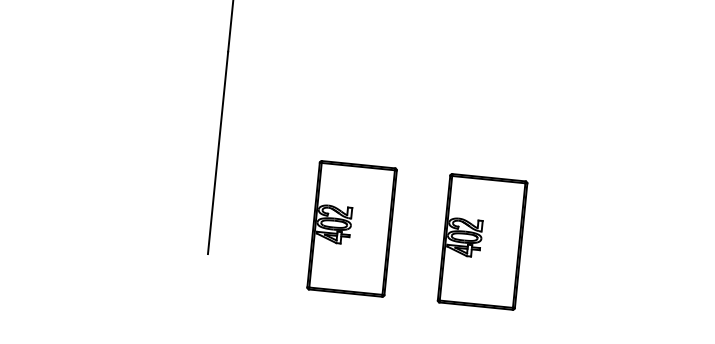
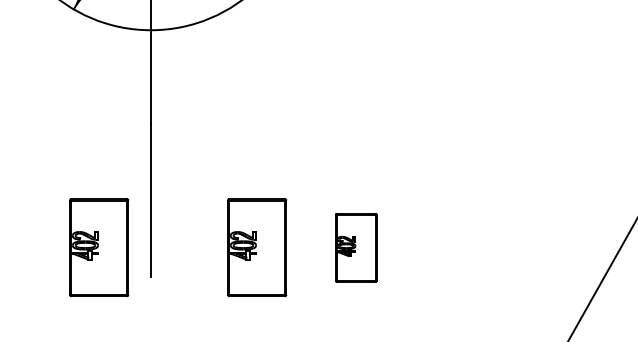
part: (143, 207) -> (99, 247), added
part: (483, 241) -> (356, 247), size x0.7

